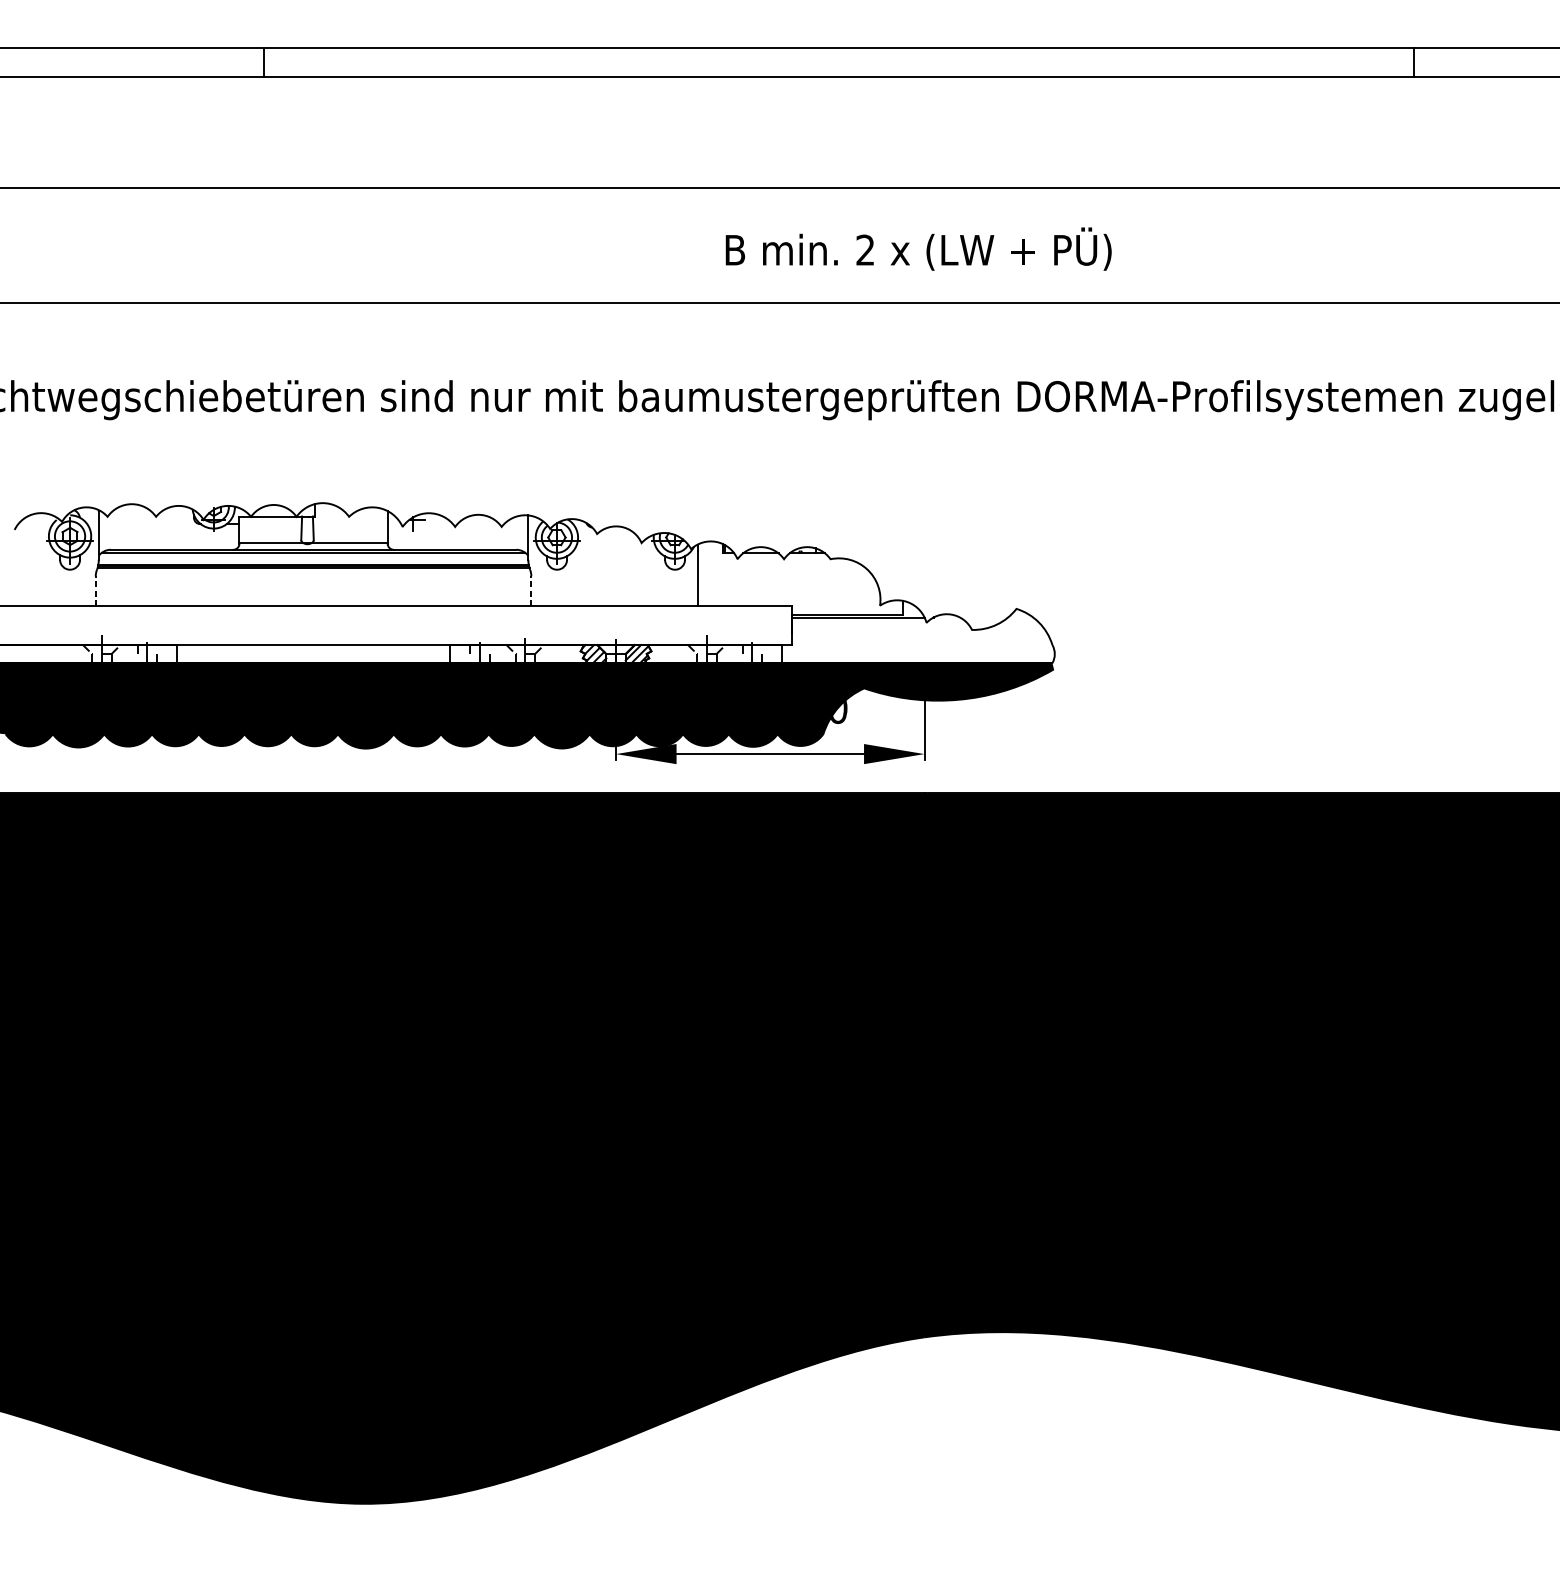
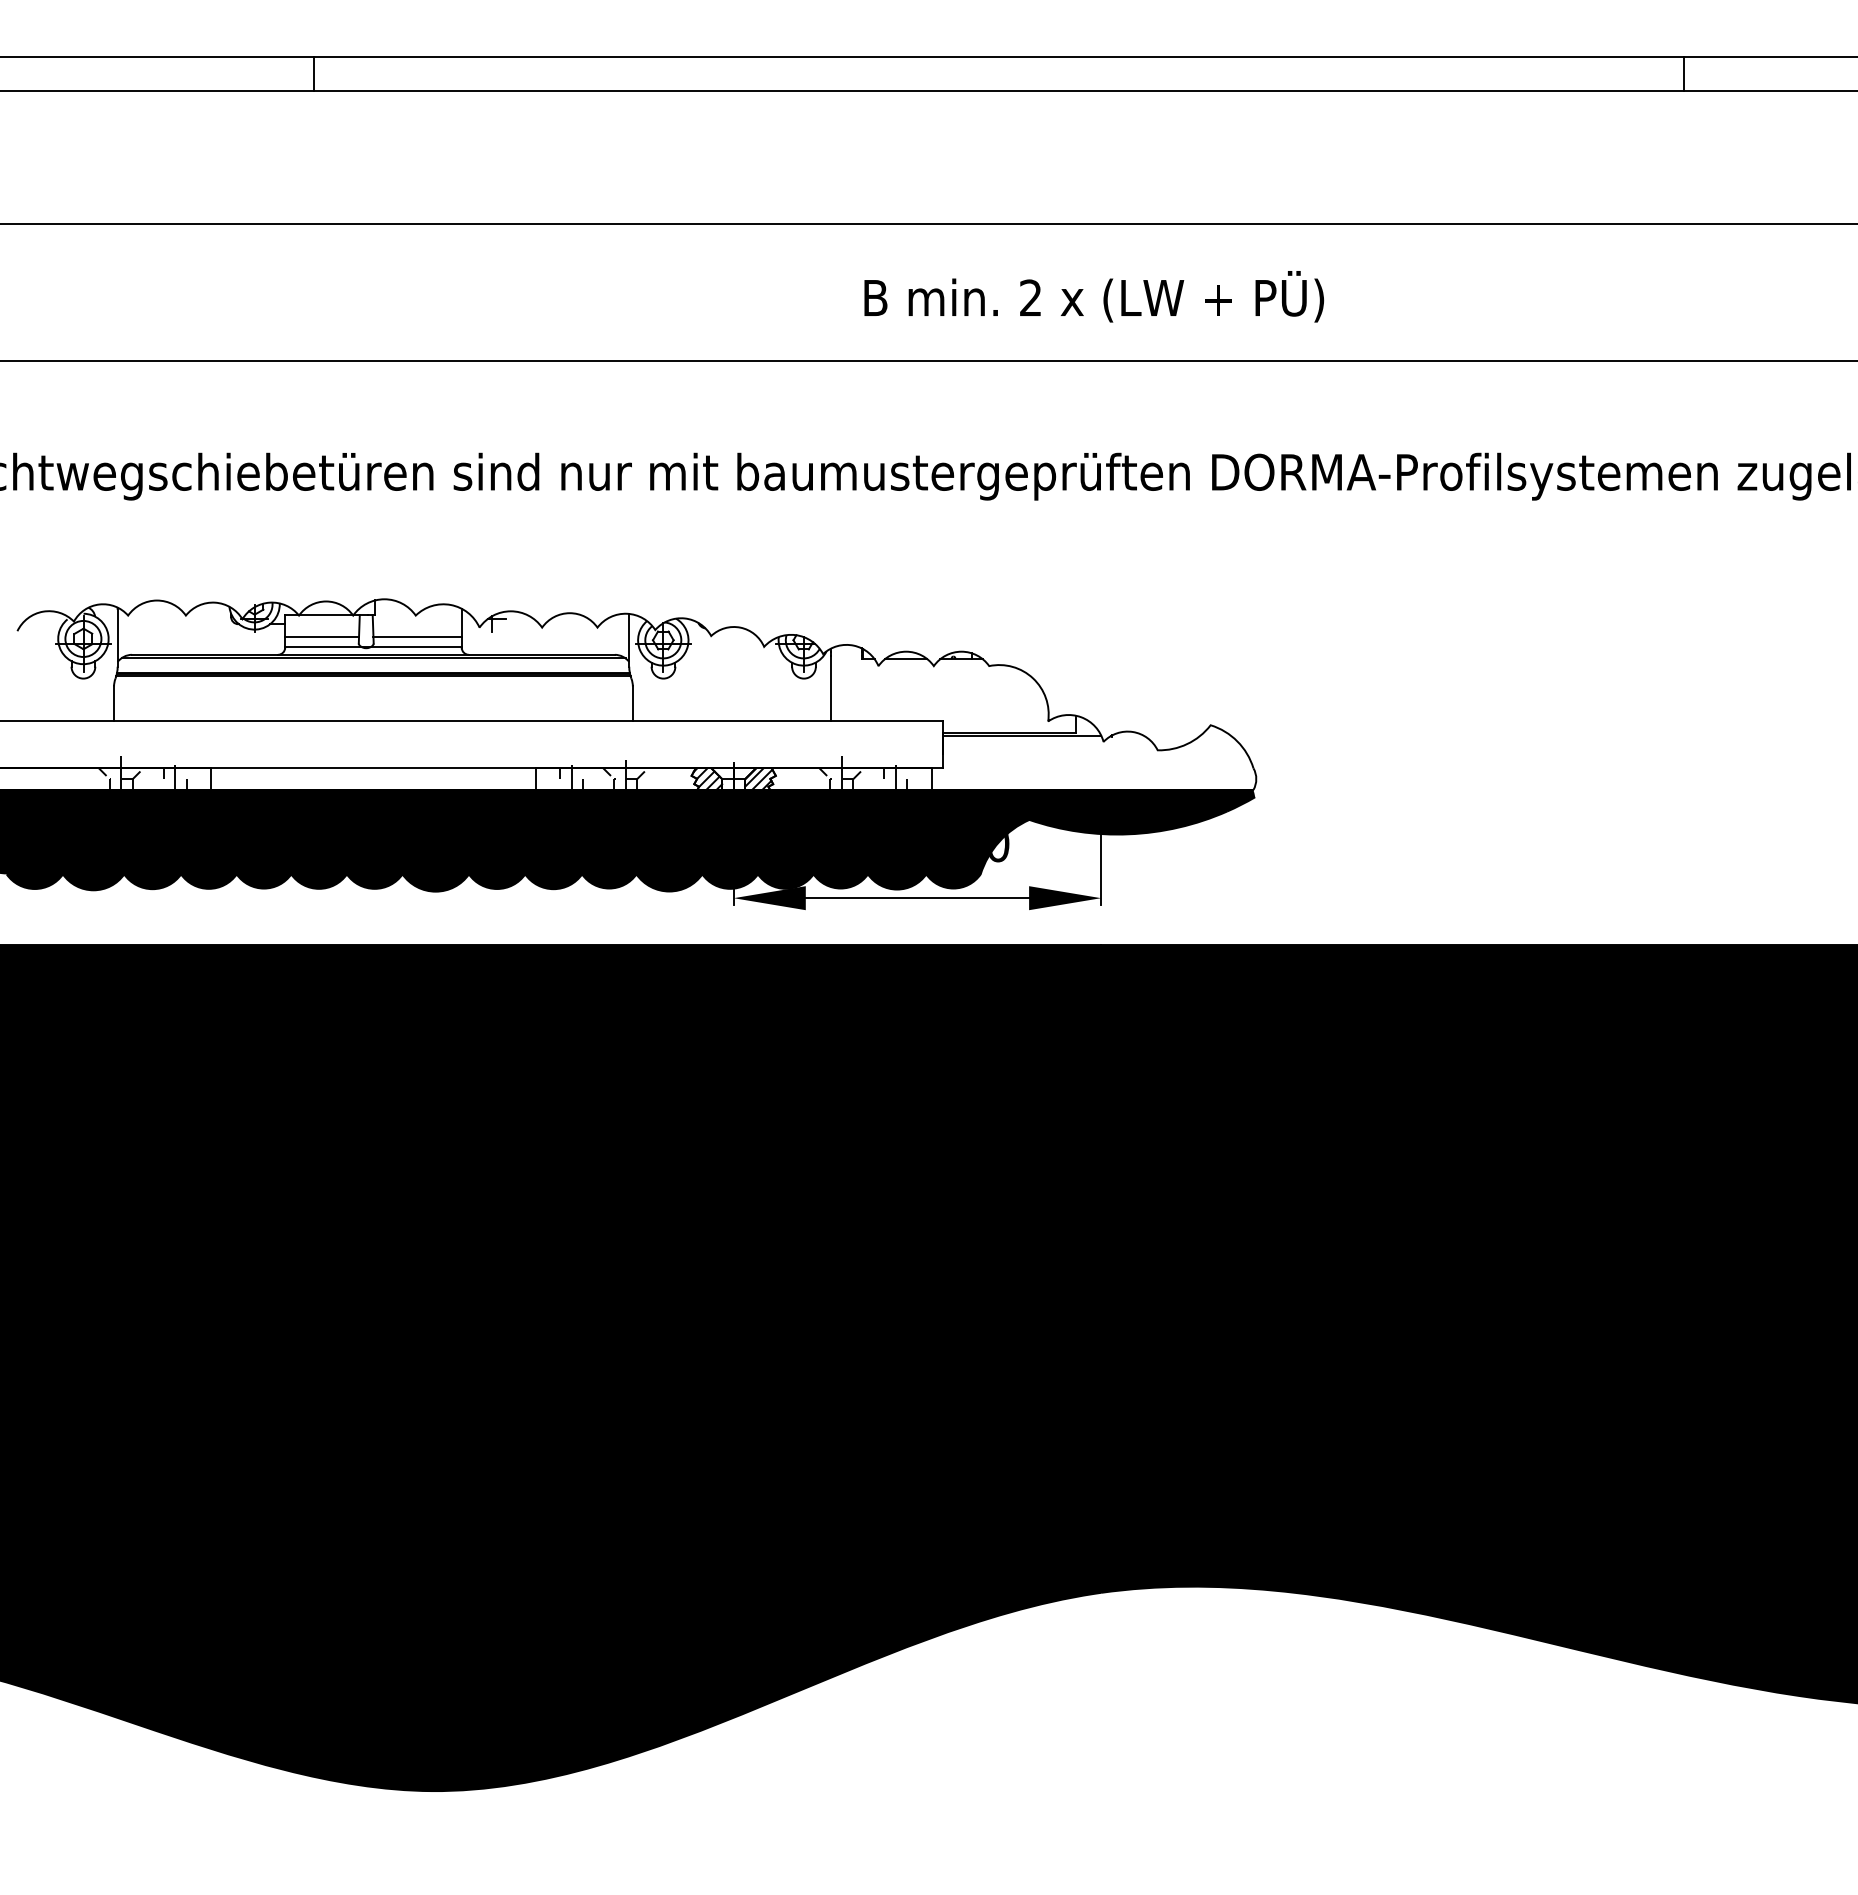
line: (270, 534) -> (322, 636), added
line: (350, 534) -> (417, 636), added
line: (96, 590) -> (114, 703), dashed -> solid
line: (531, 590) -> (632, 703), dashed -> solid

